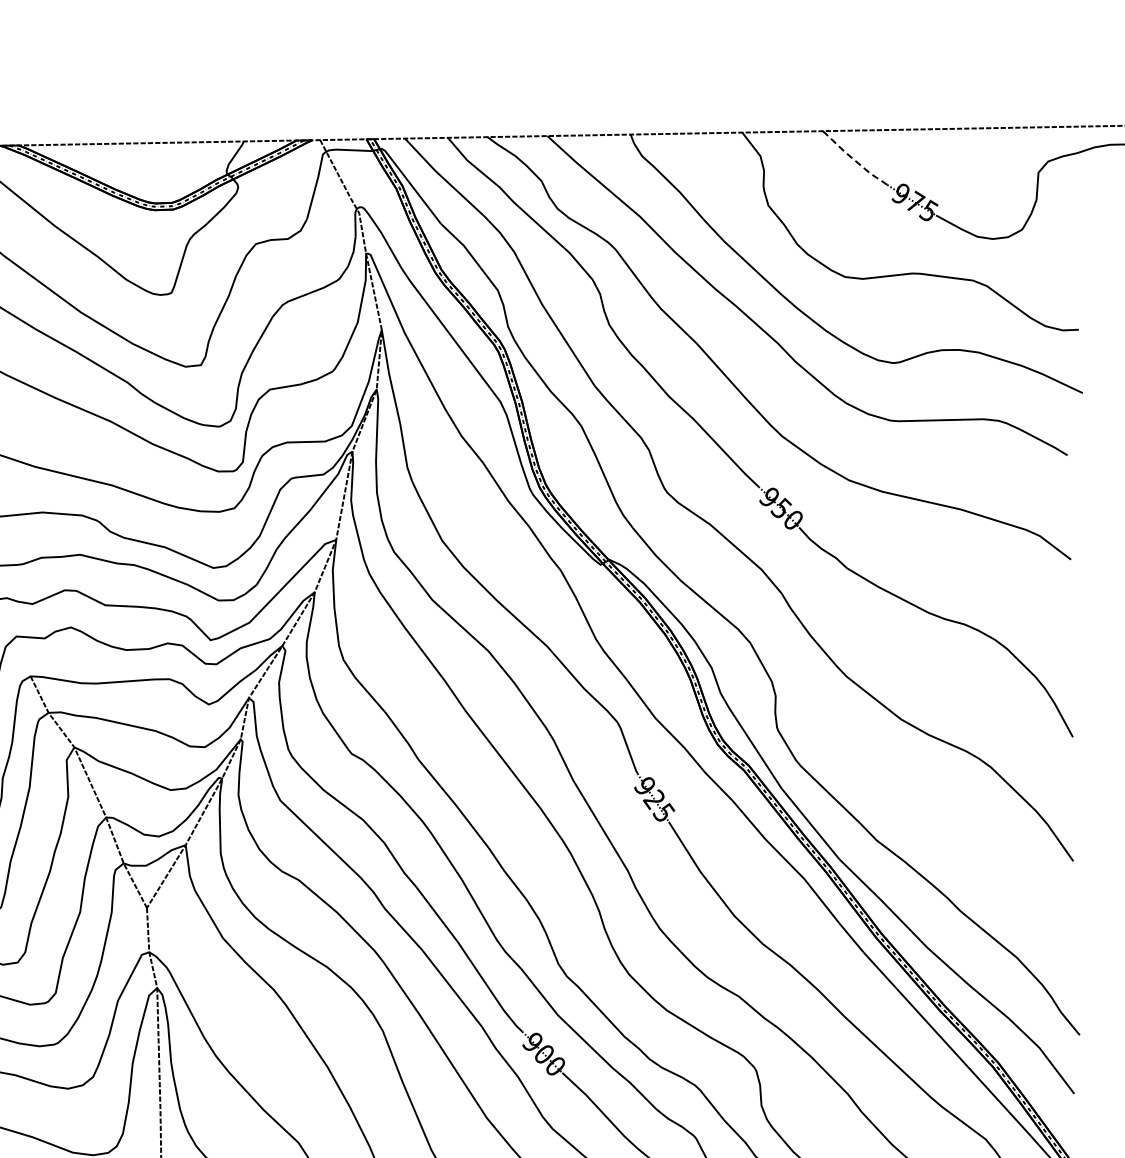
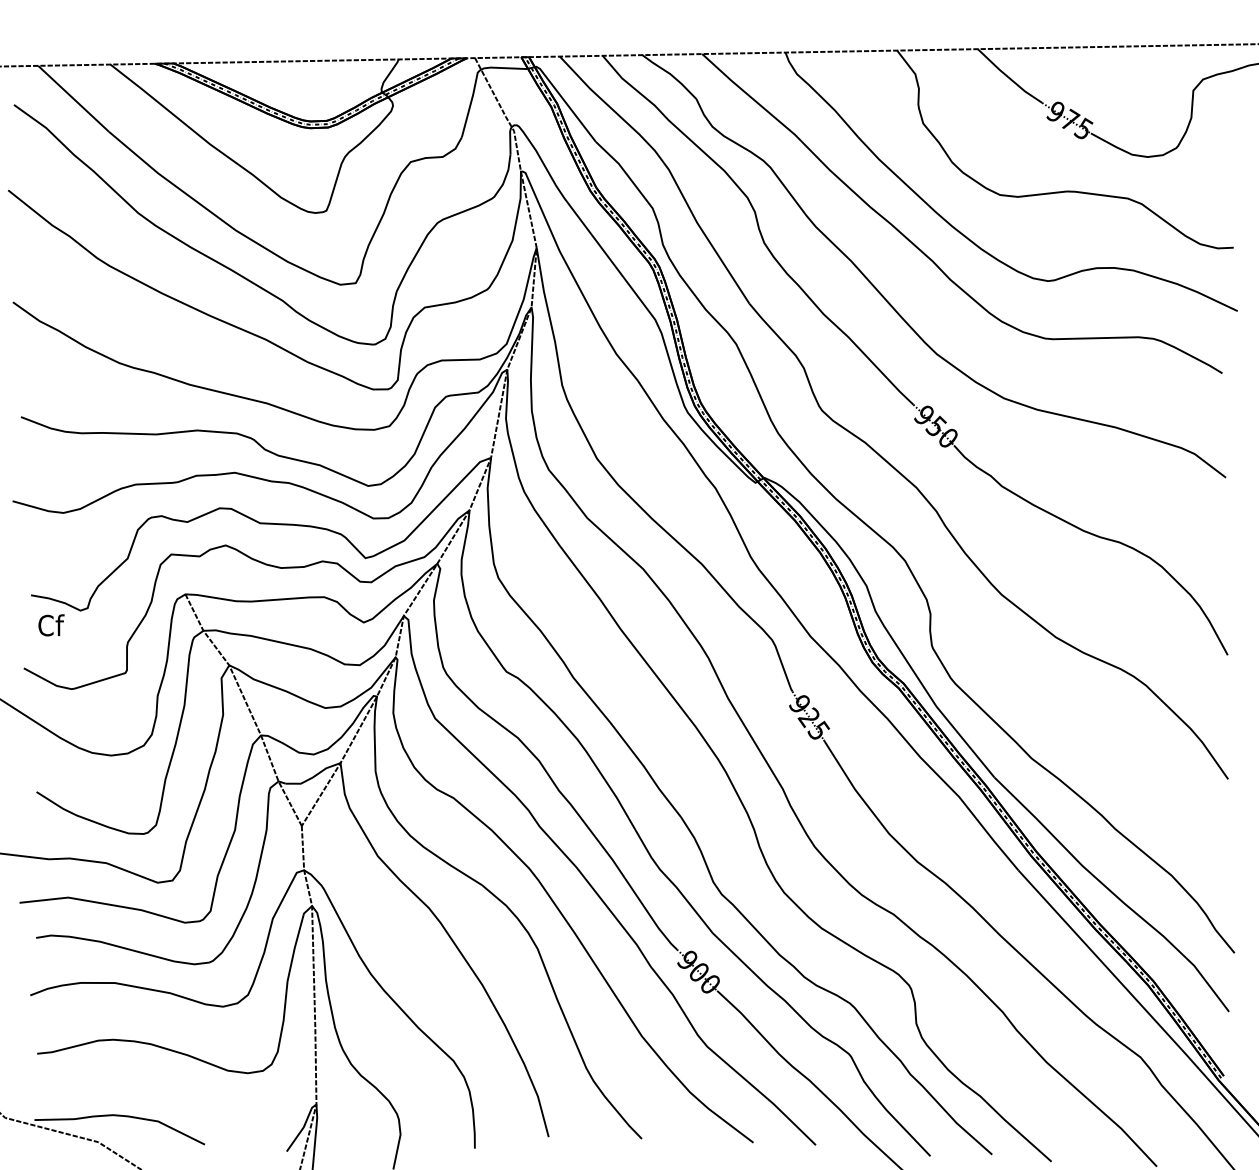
line: (853, 159) -> (1008, 77), dashed -> solid

